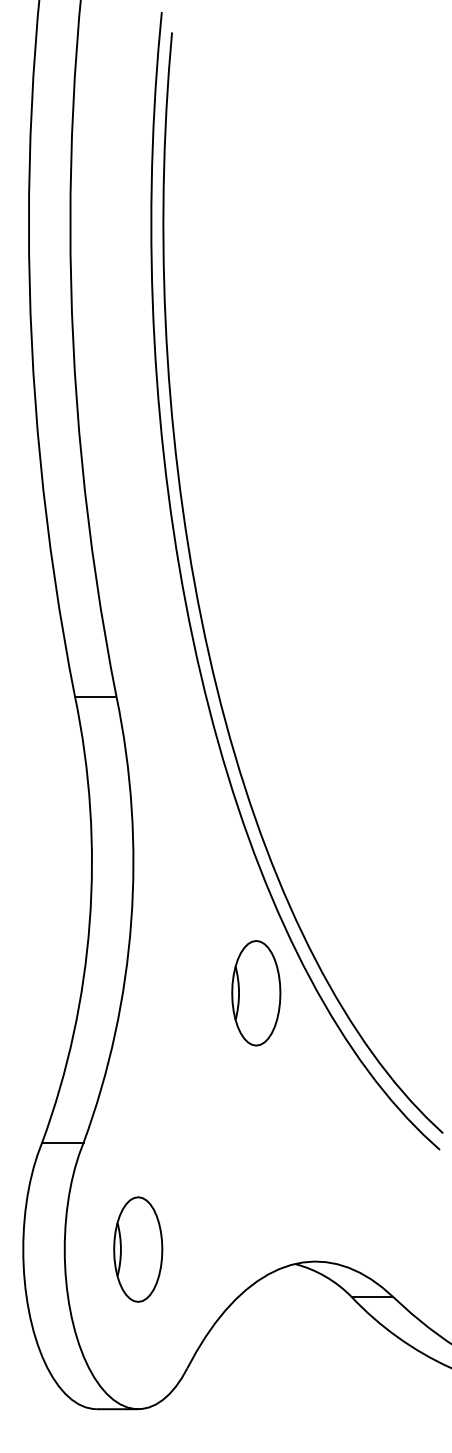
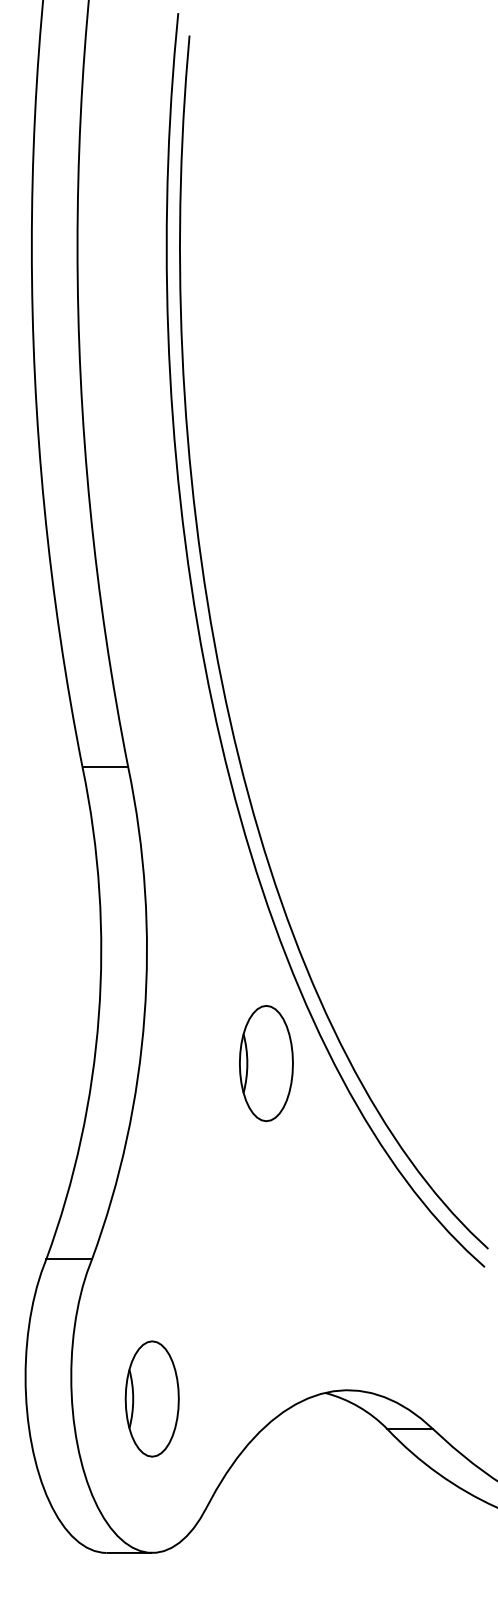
part: (256, 993) -> (266, 1063), moved
part: (137, 1249) -> (151, 1398), moved

